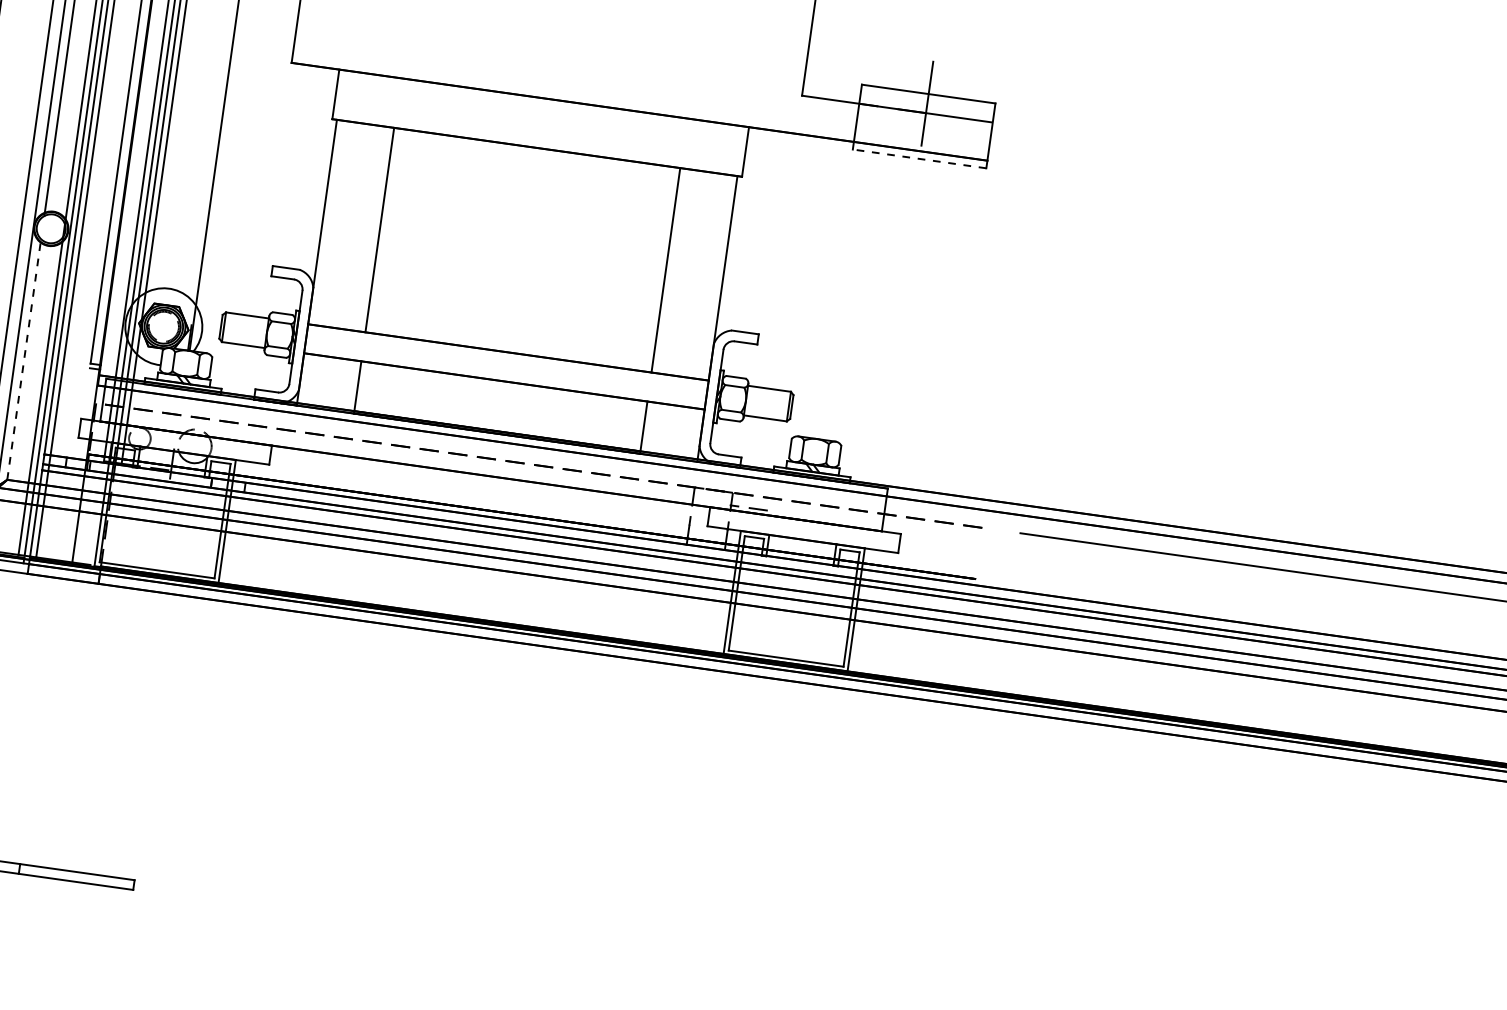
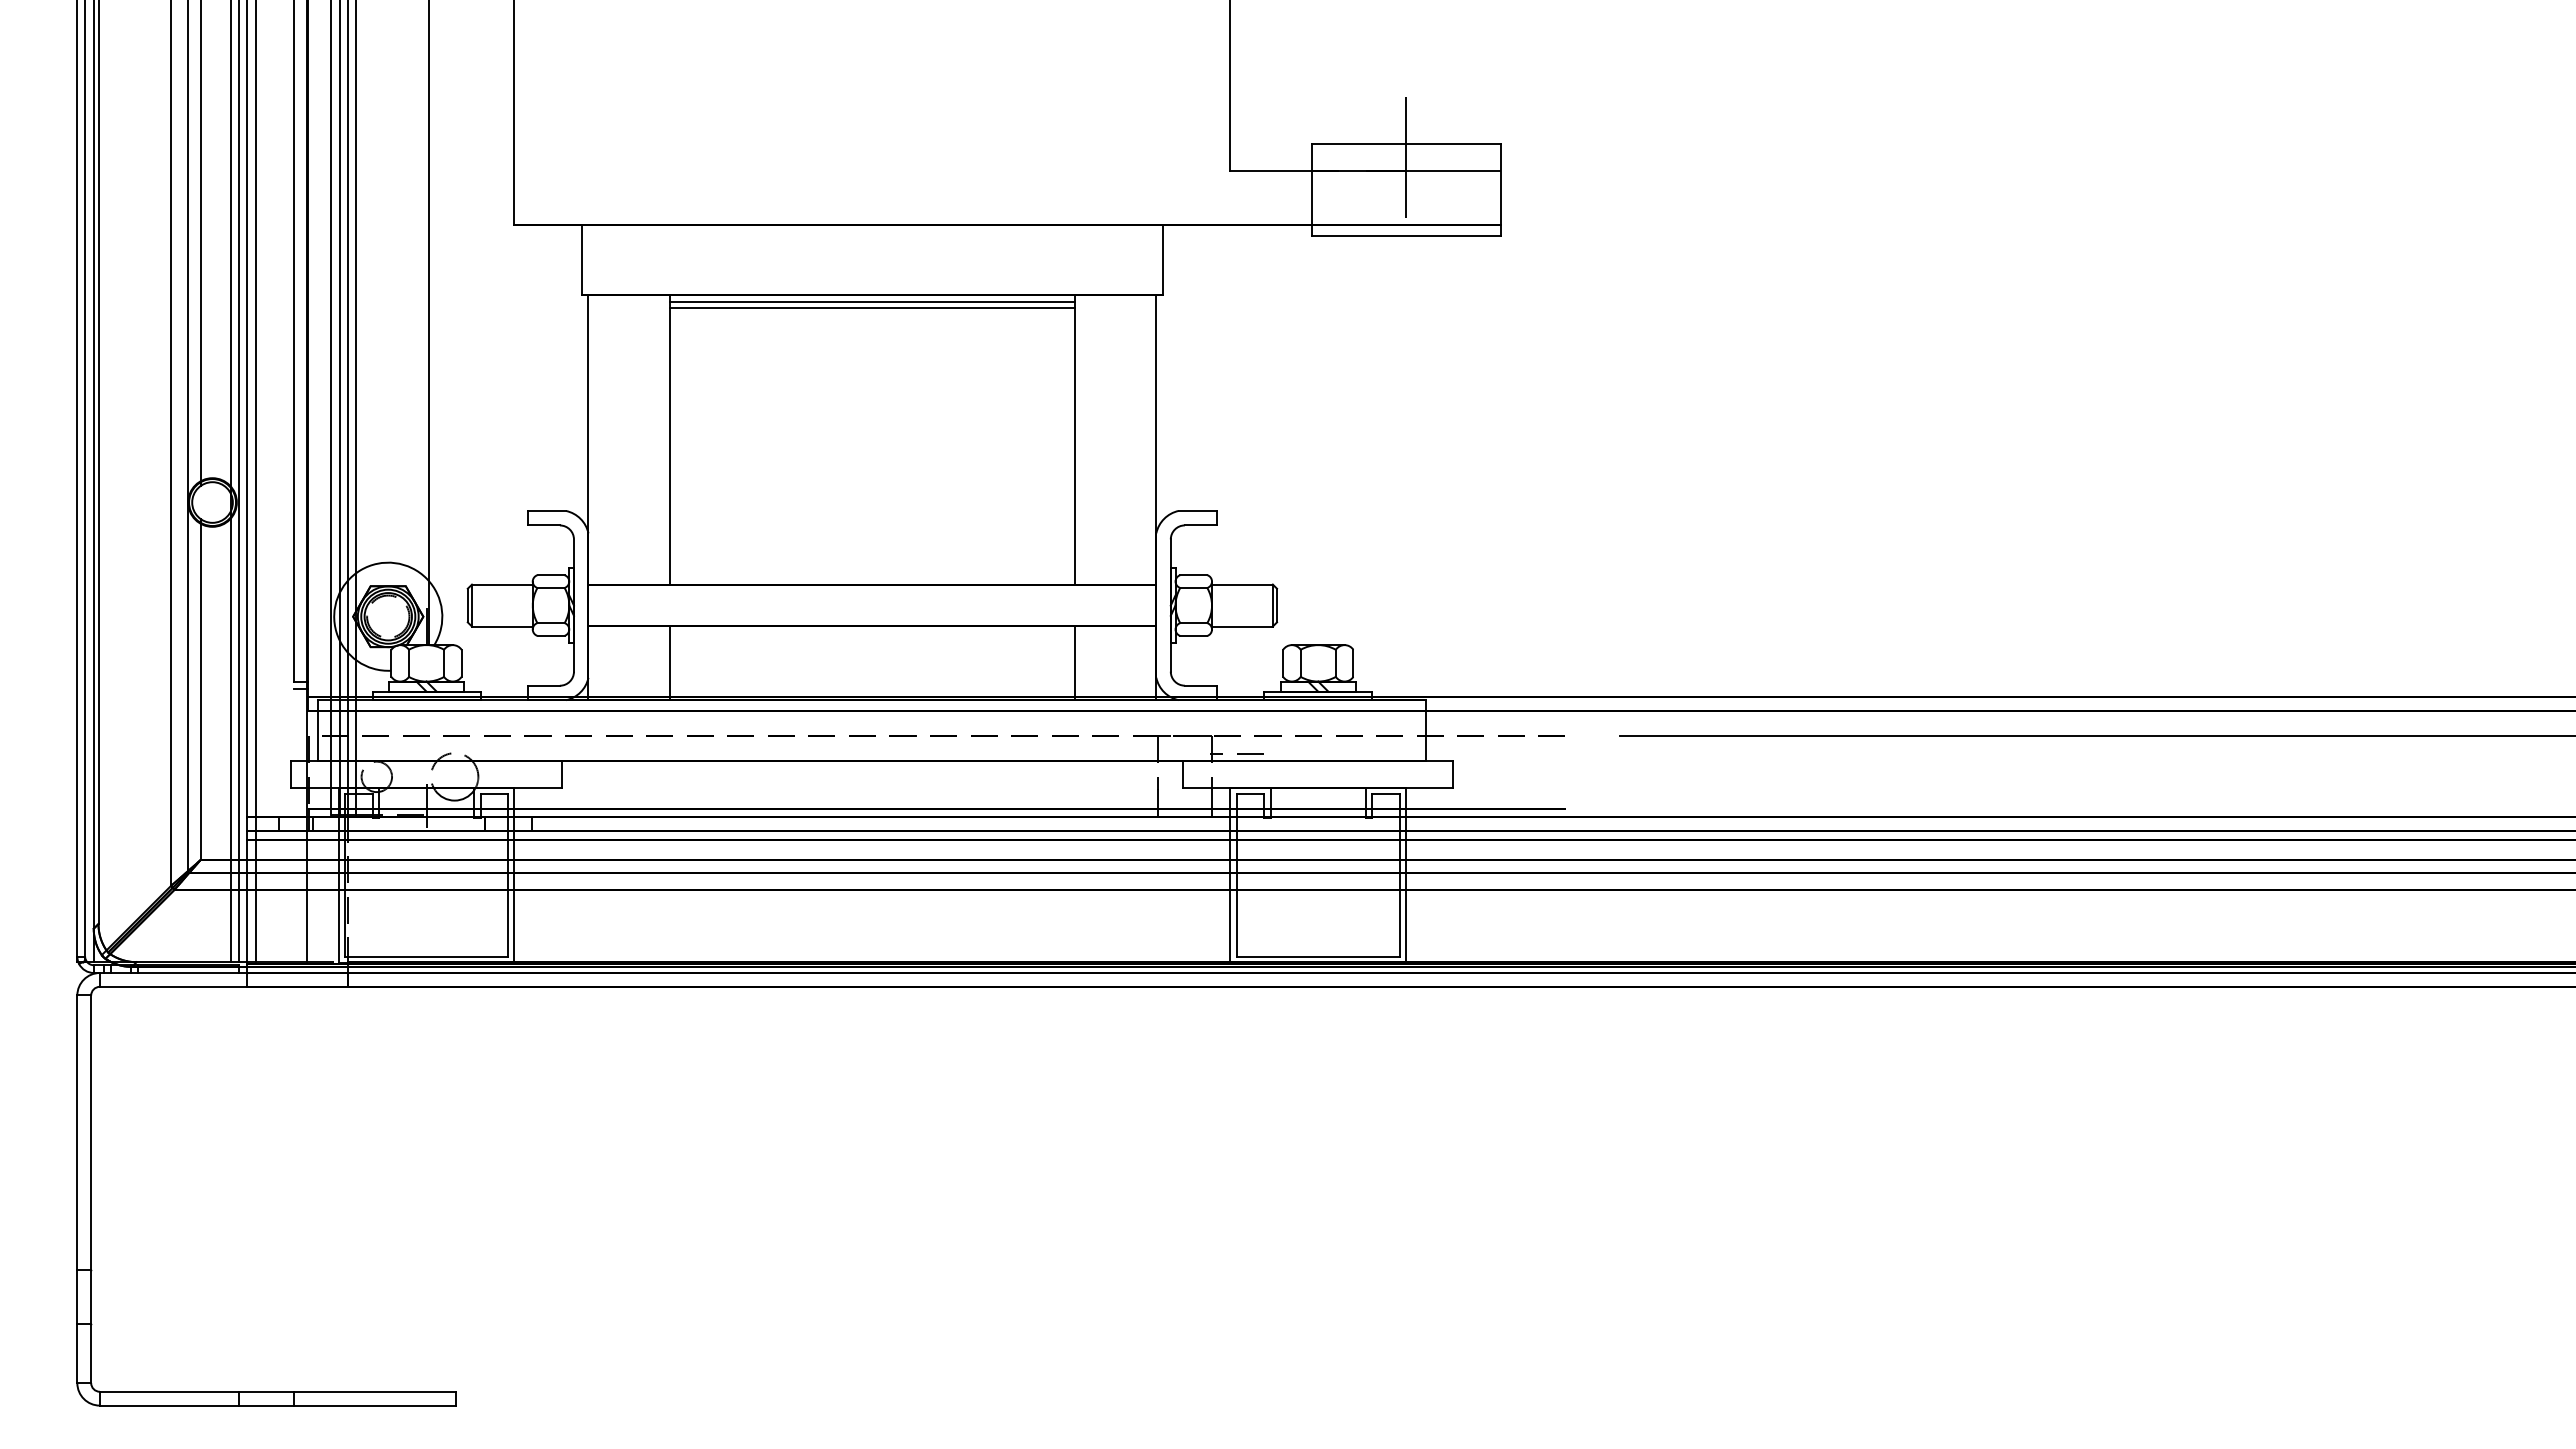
line: (536, 152) -> (872, 301), added
line: (536, 156) -> (872, 307), added
line: (919, 158) -> (1406, 235), dashed -> solid
line: (24, 359) -> (200, 689), dashed -> solid

